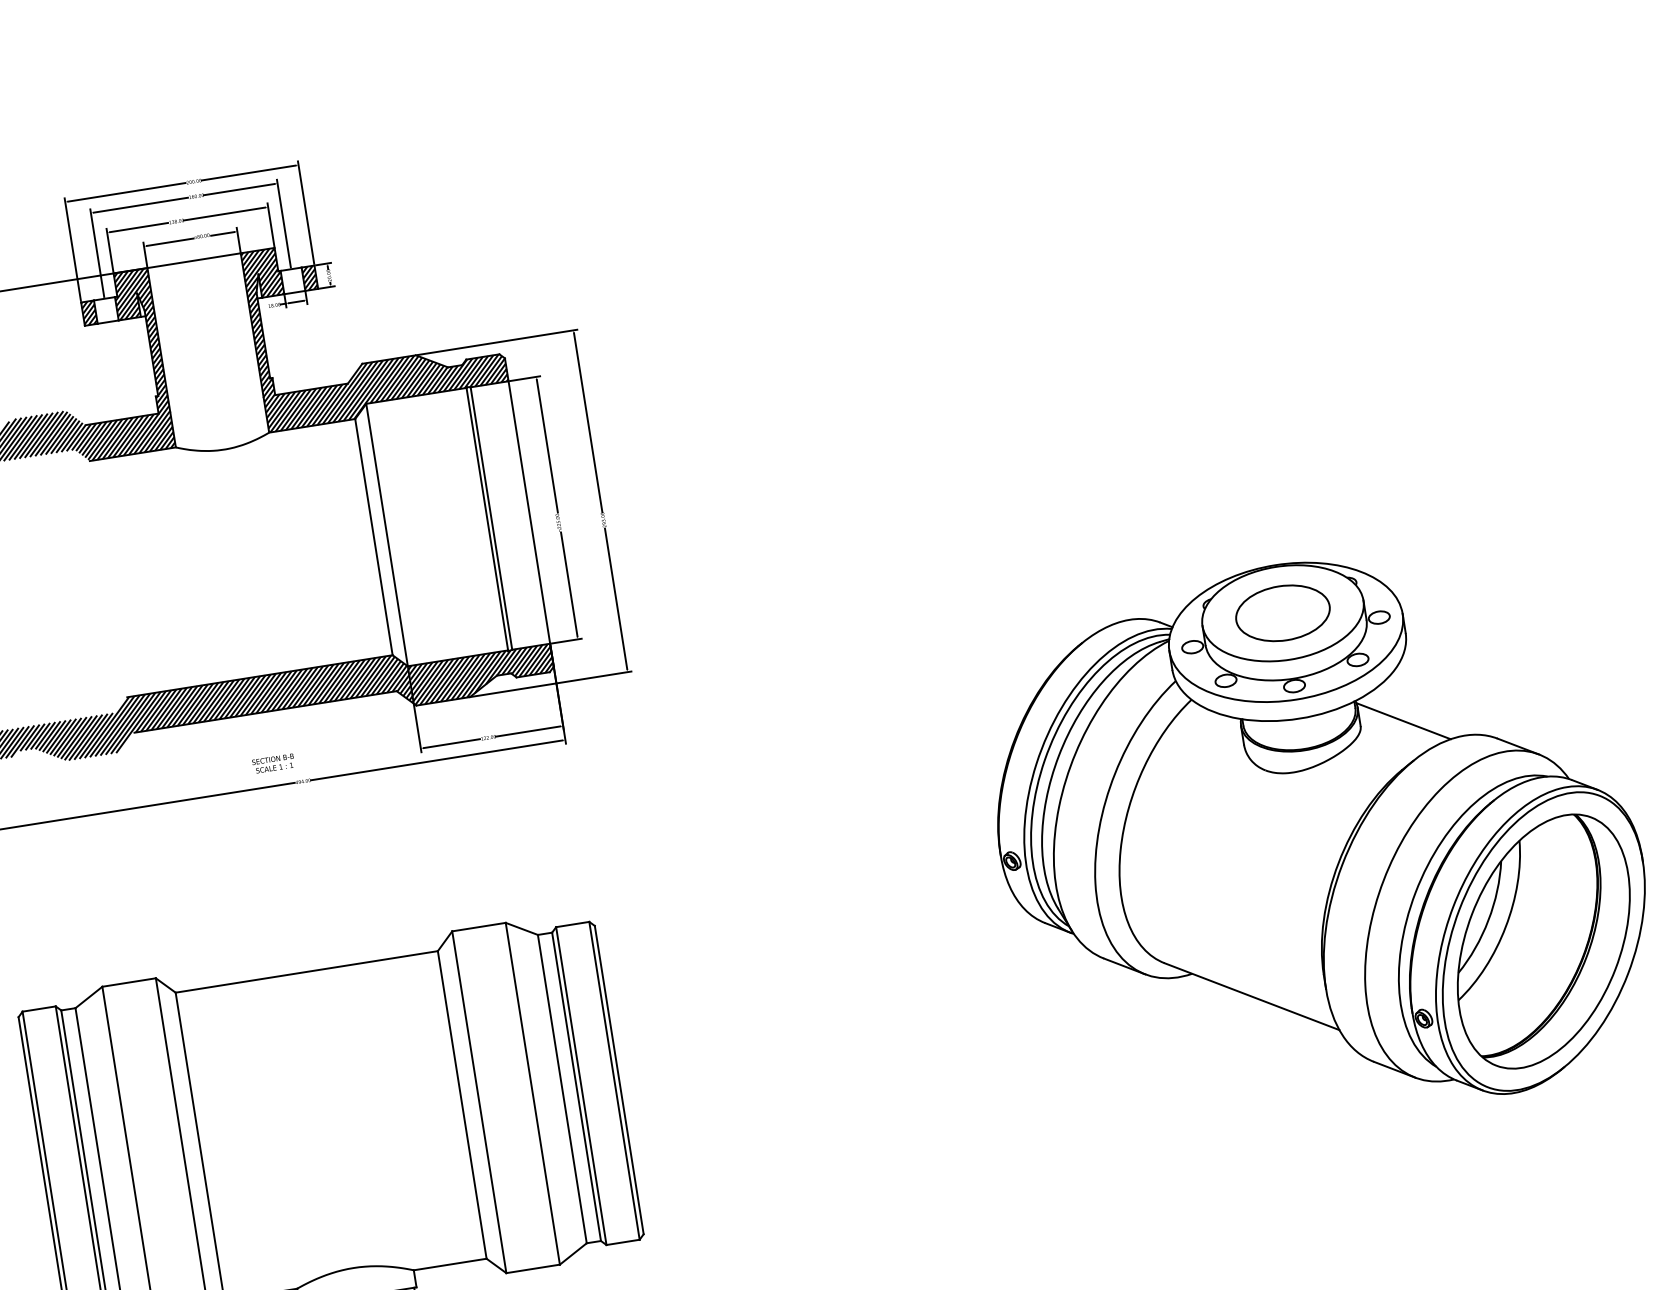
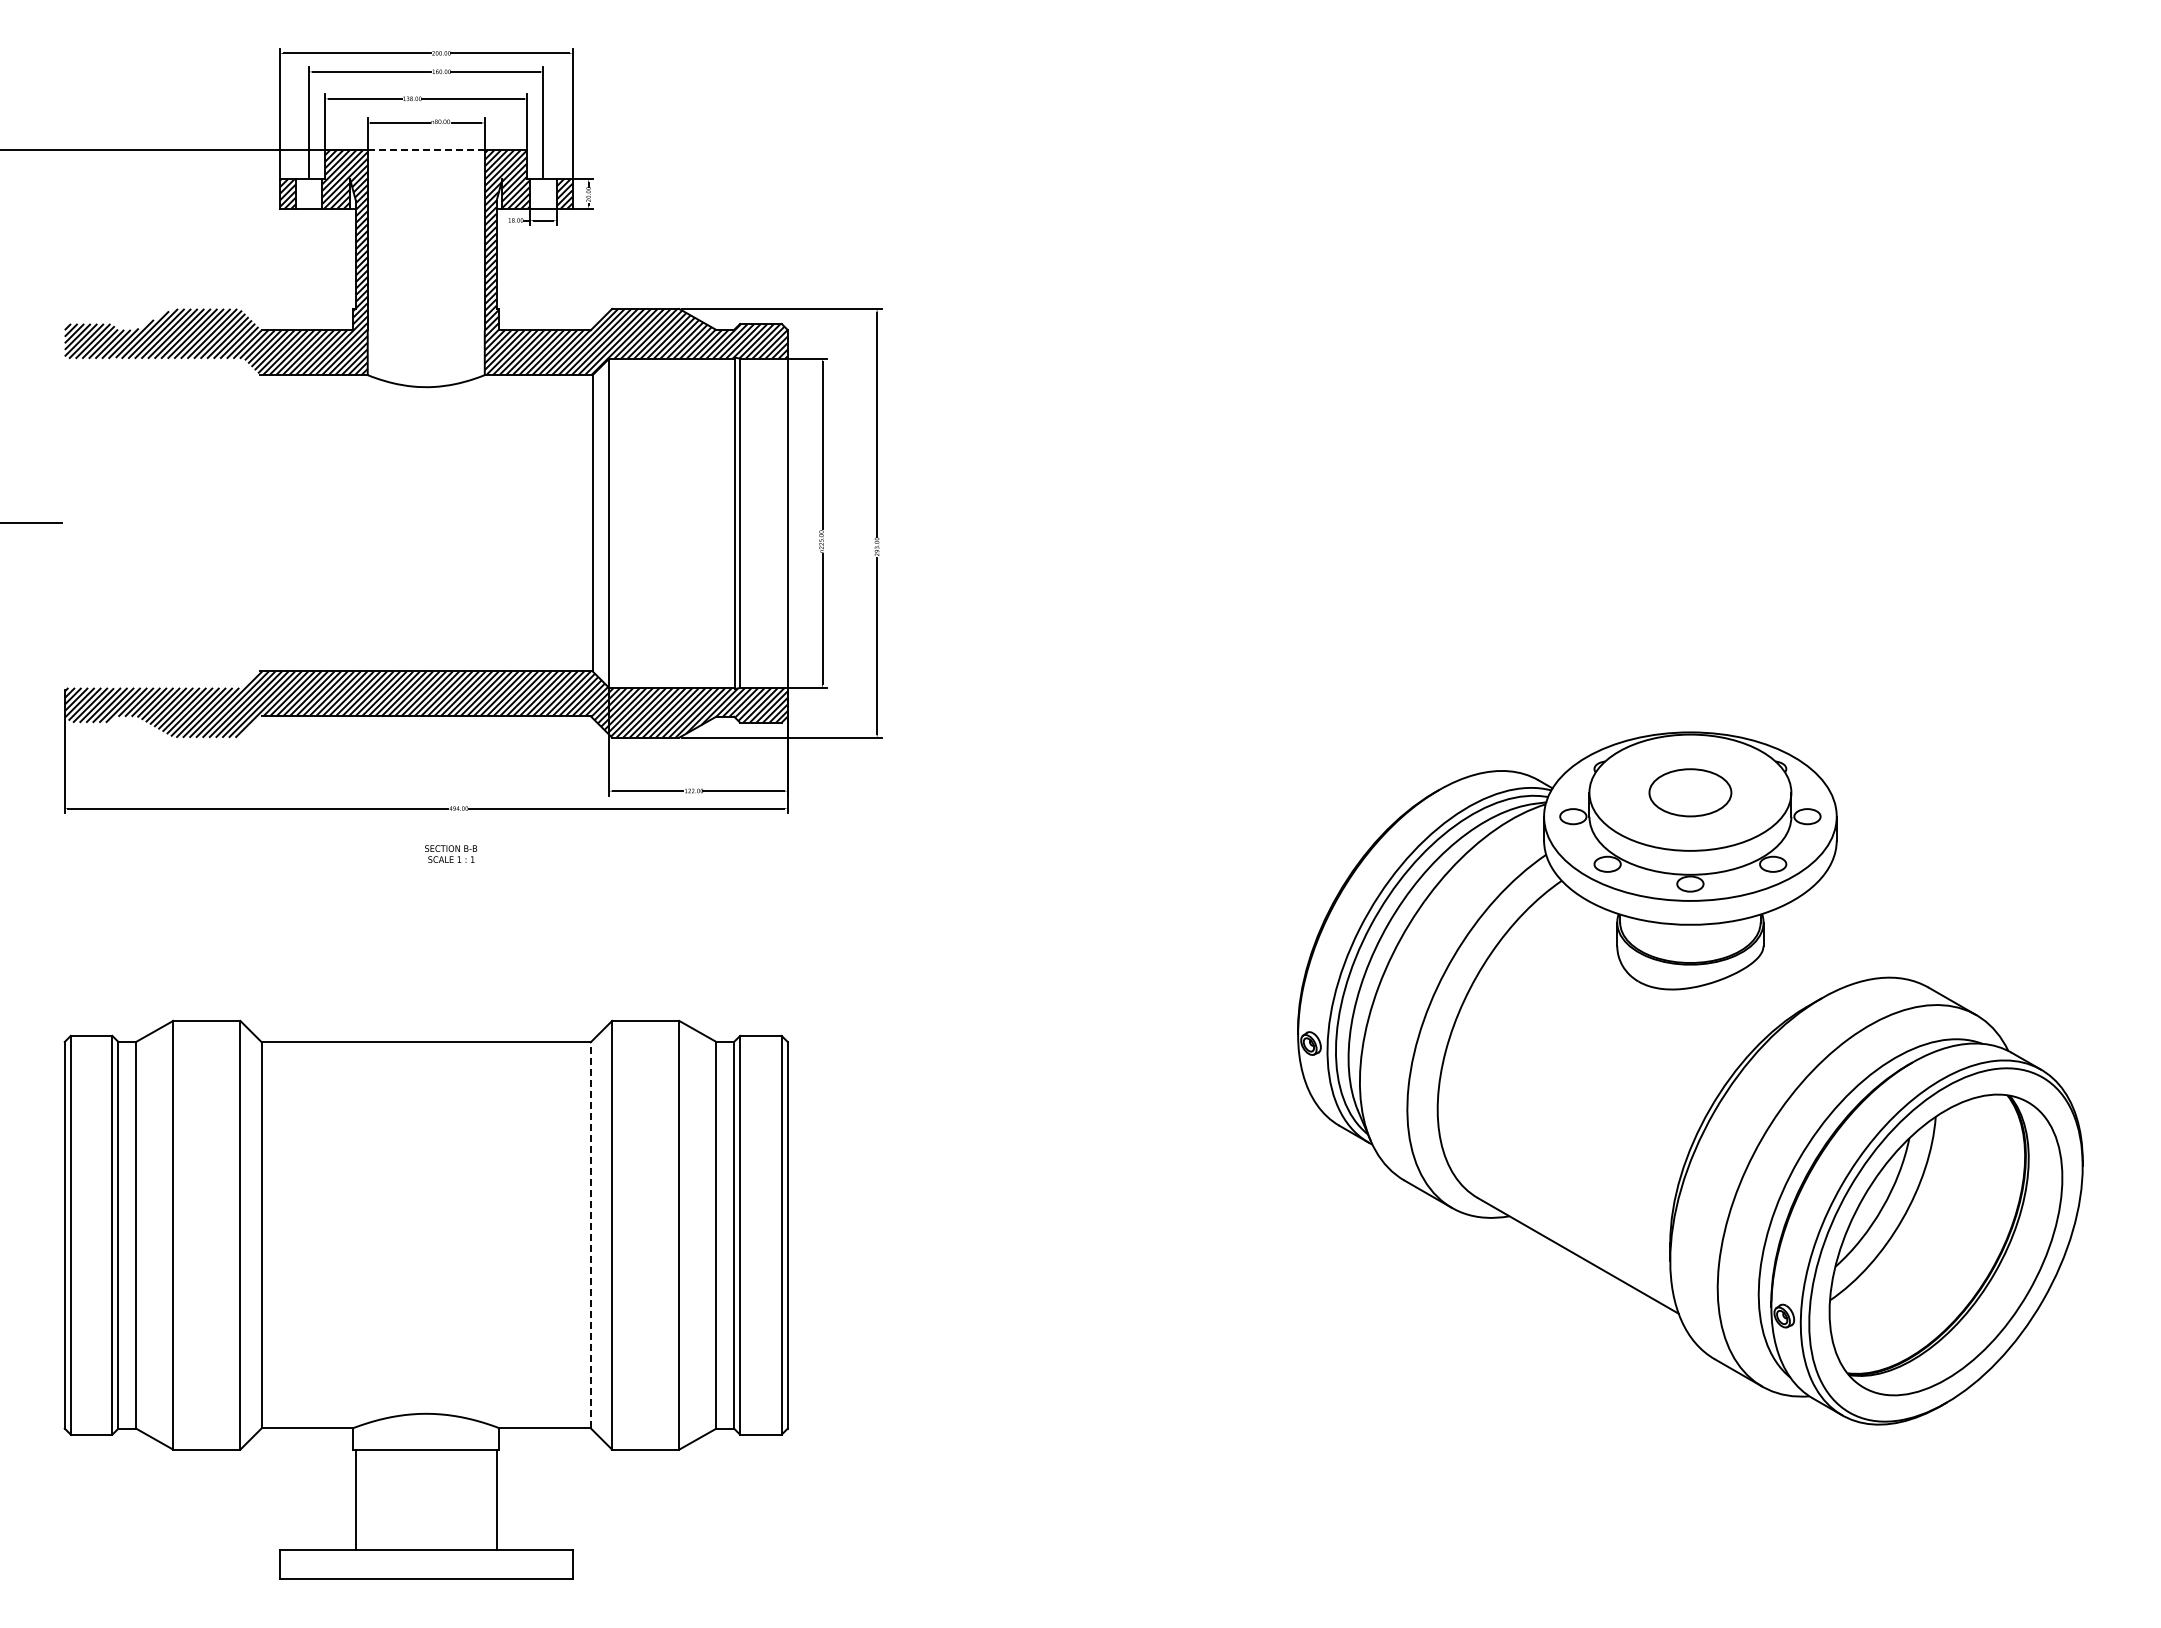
line: (194, 260) -> (426, 150), solid -> dashed
part: (1283, 613) -> (1690, 792), size x0.7
line: (1403, 720) -> (1816, 947), removed
text: (273, 763) -> (450, 853), moved
line: (462, 1105) -> (590, 1235), solid -> dashed

